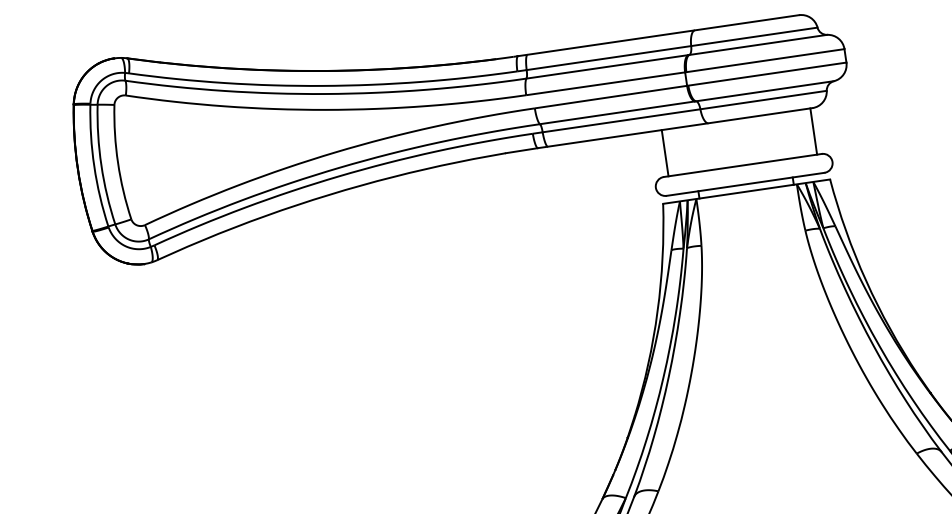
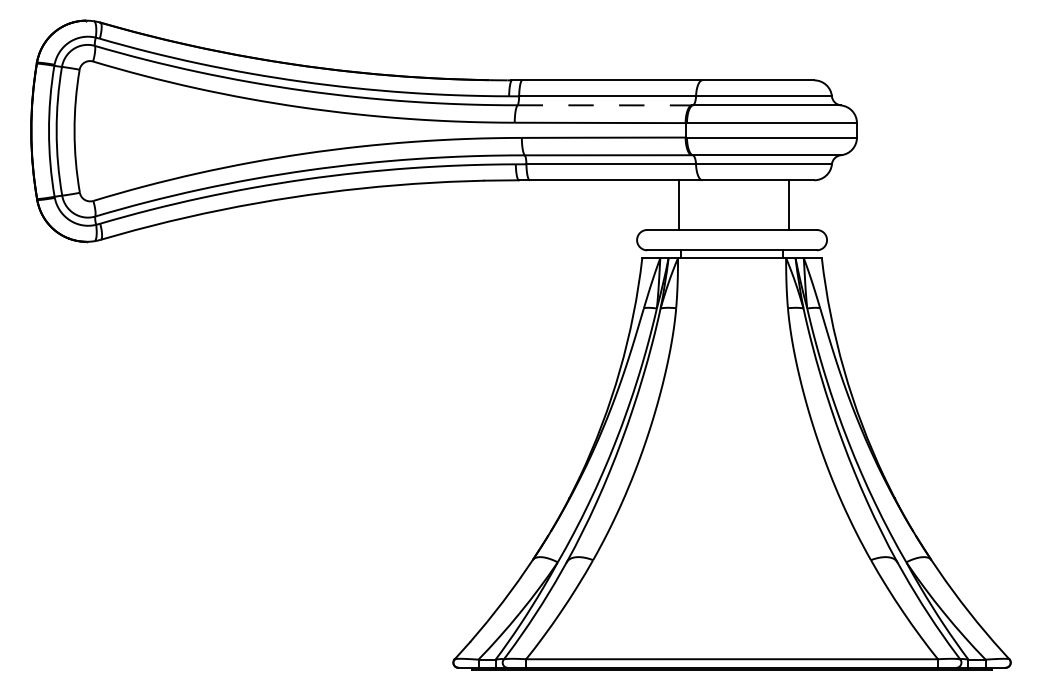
line: (607, 67) -> (604, 105), solid -> dashed
line: (813, 131) -> (788, 205), moved
line: (665, 153) -> (679, 205), moved

